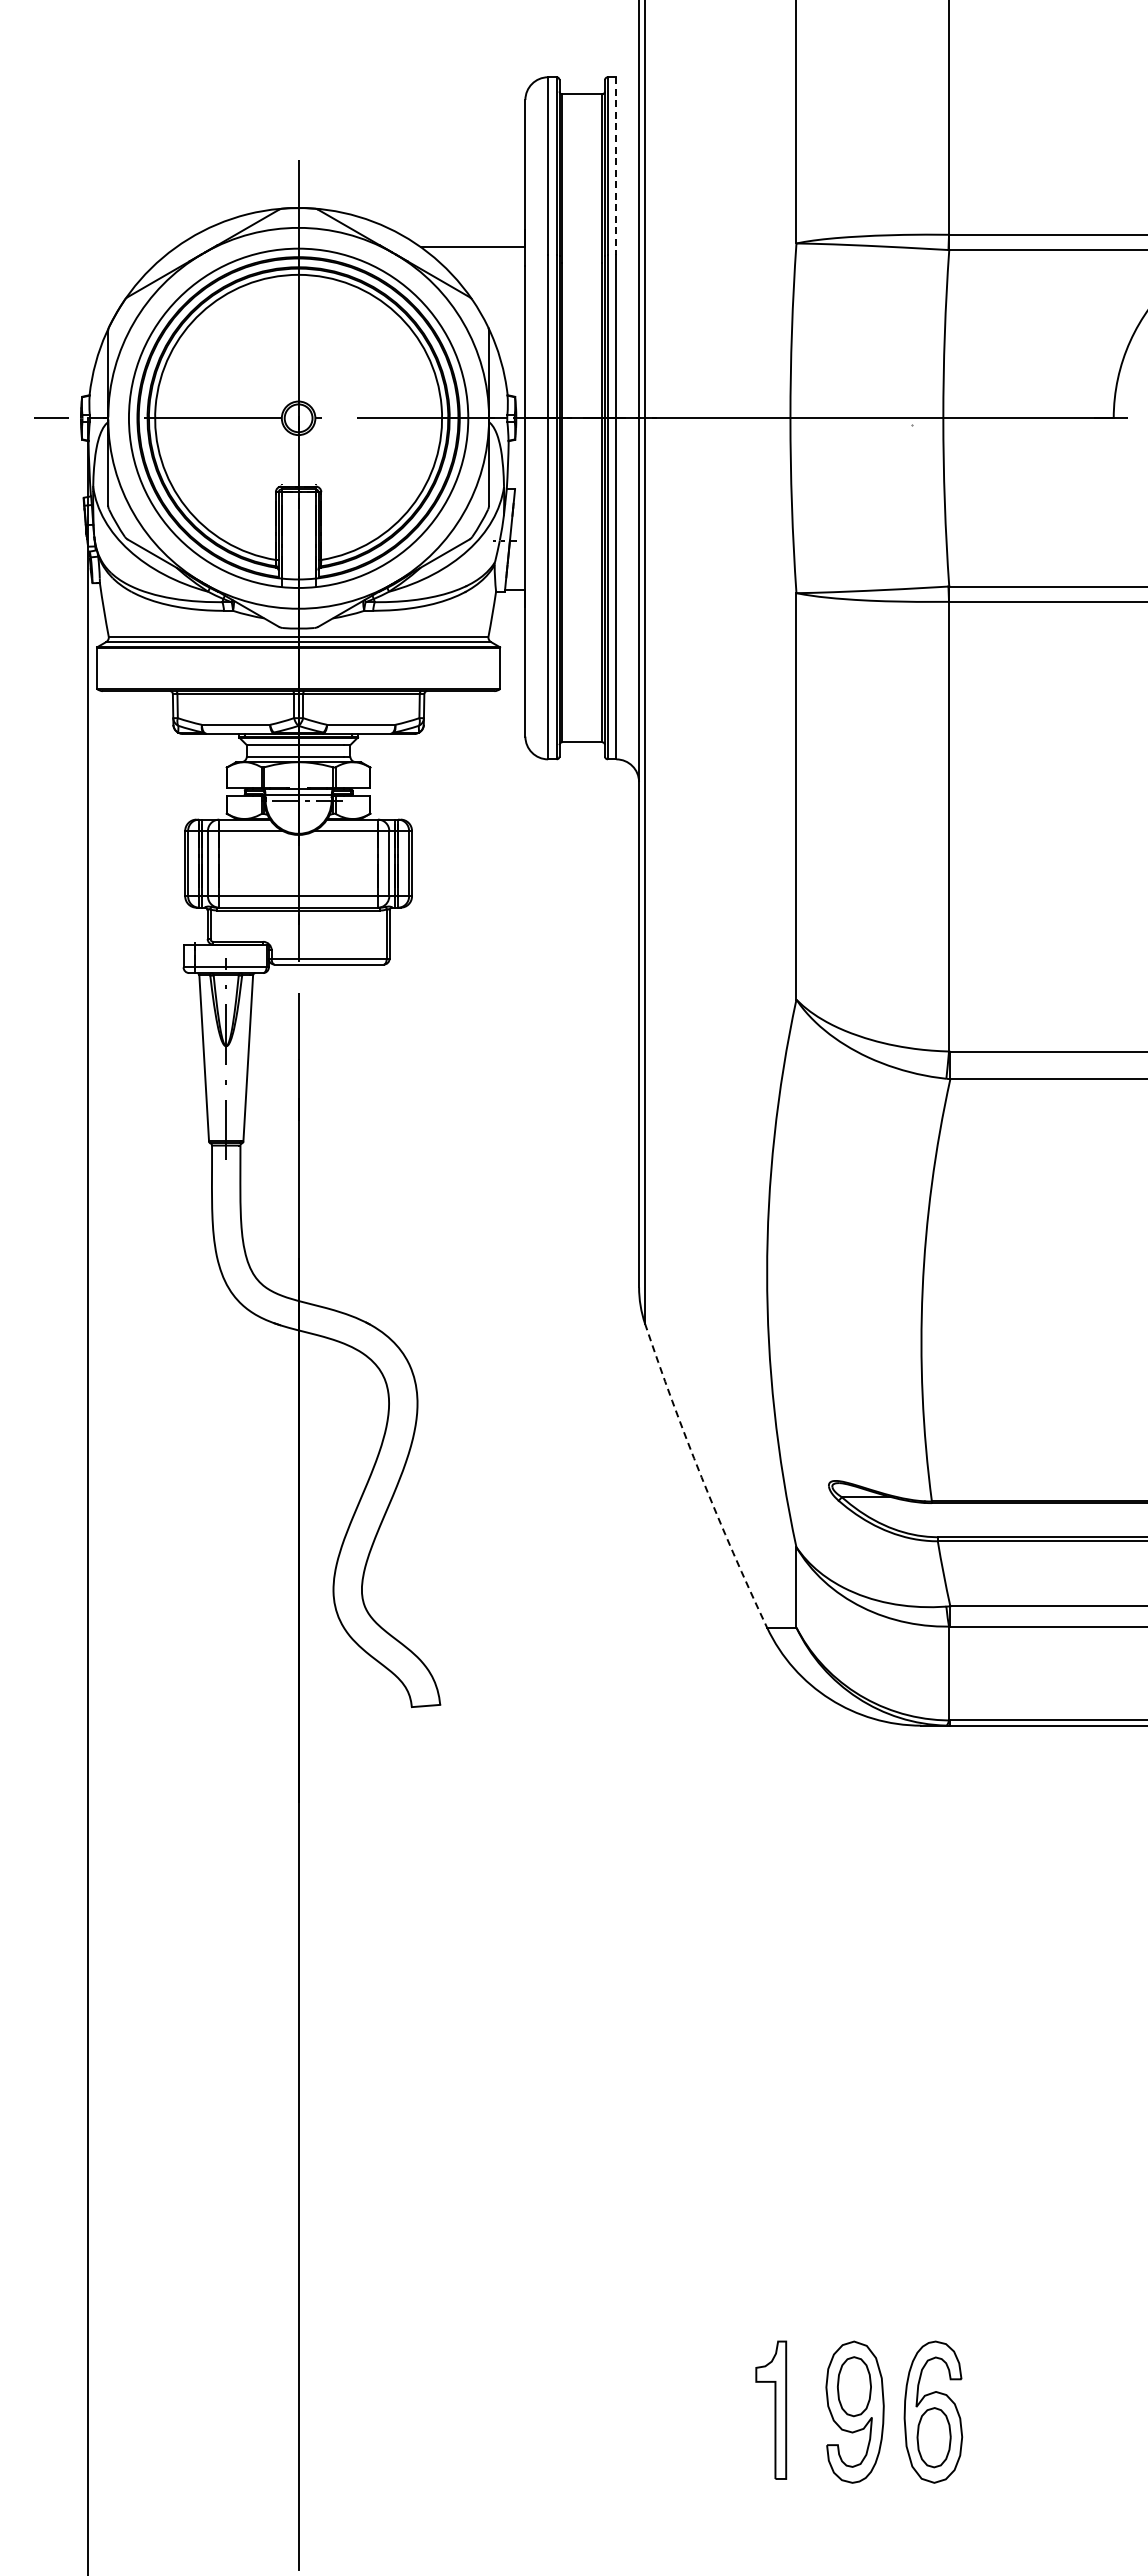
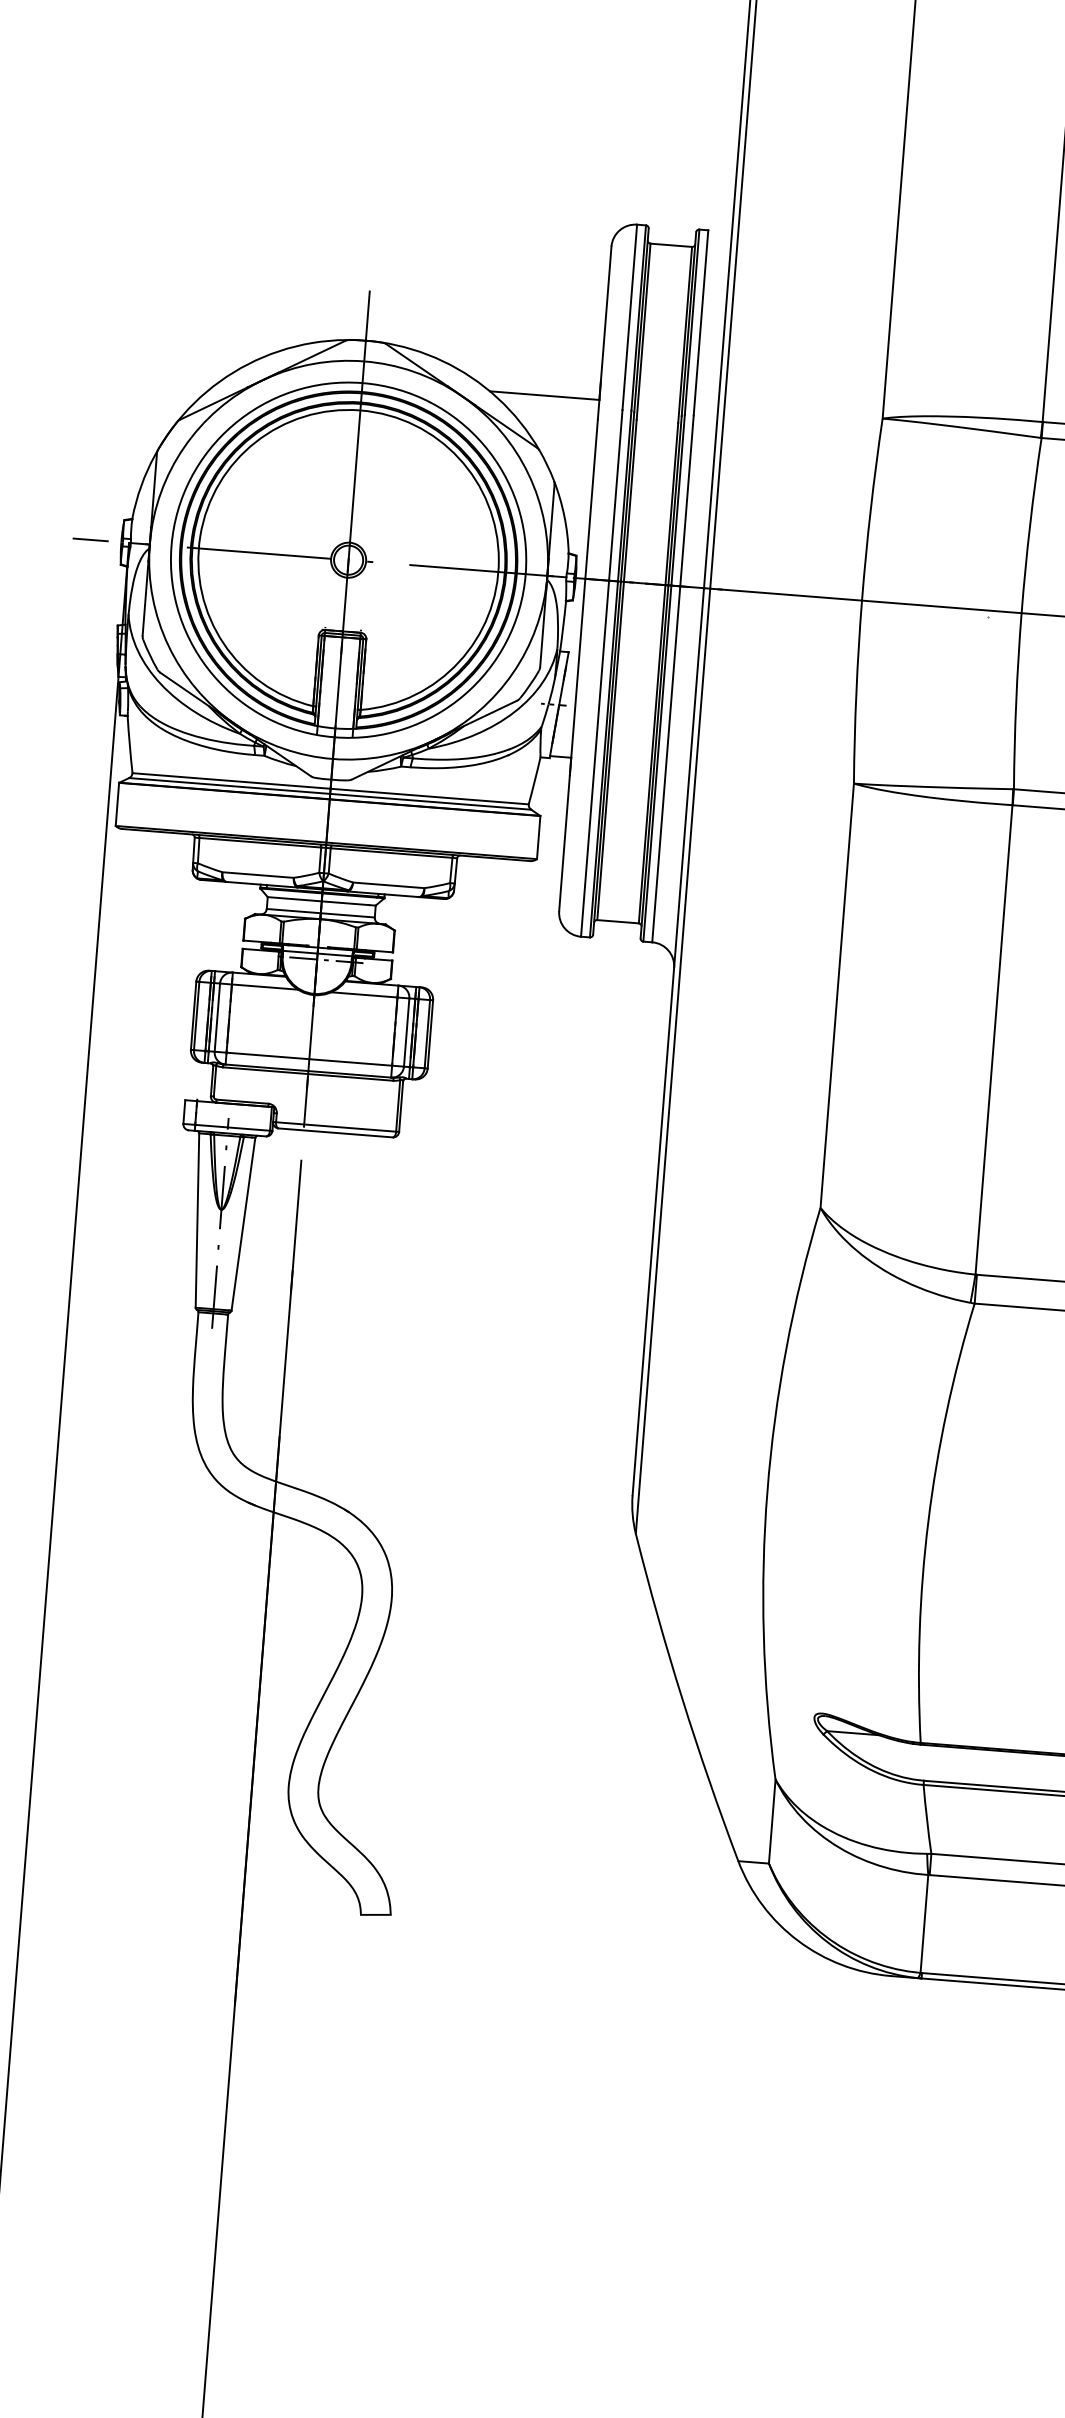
line: (616, 166) -> (701, 323), dashed -> solid
arc: (701, 1477) -> (682, 1698), dashed -> solid

